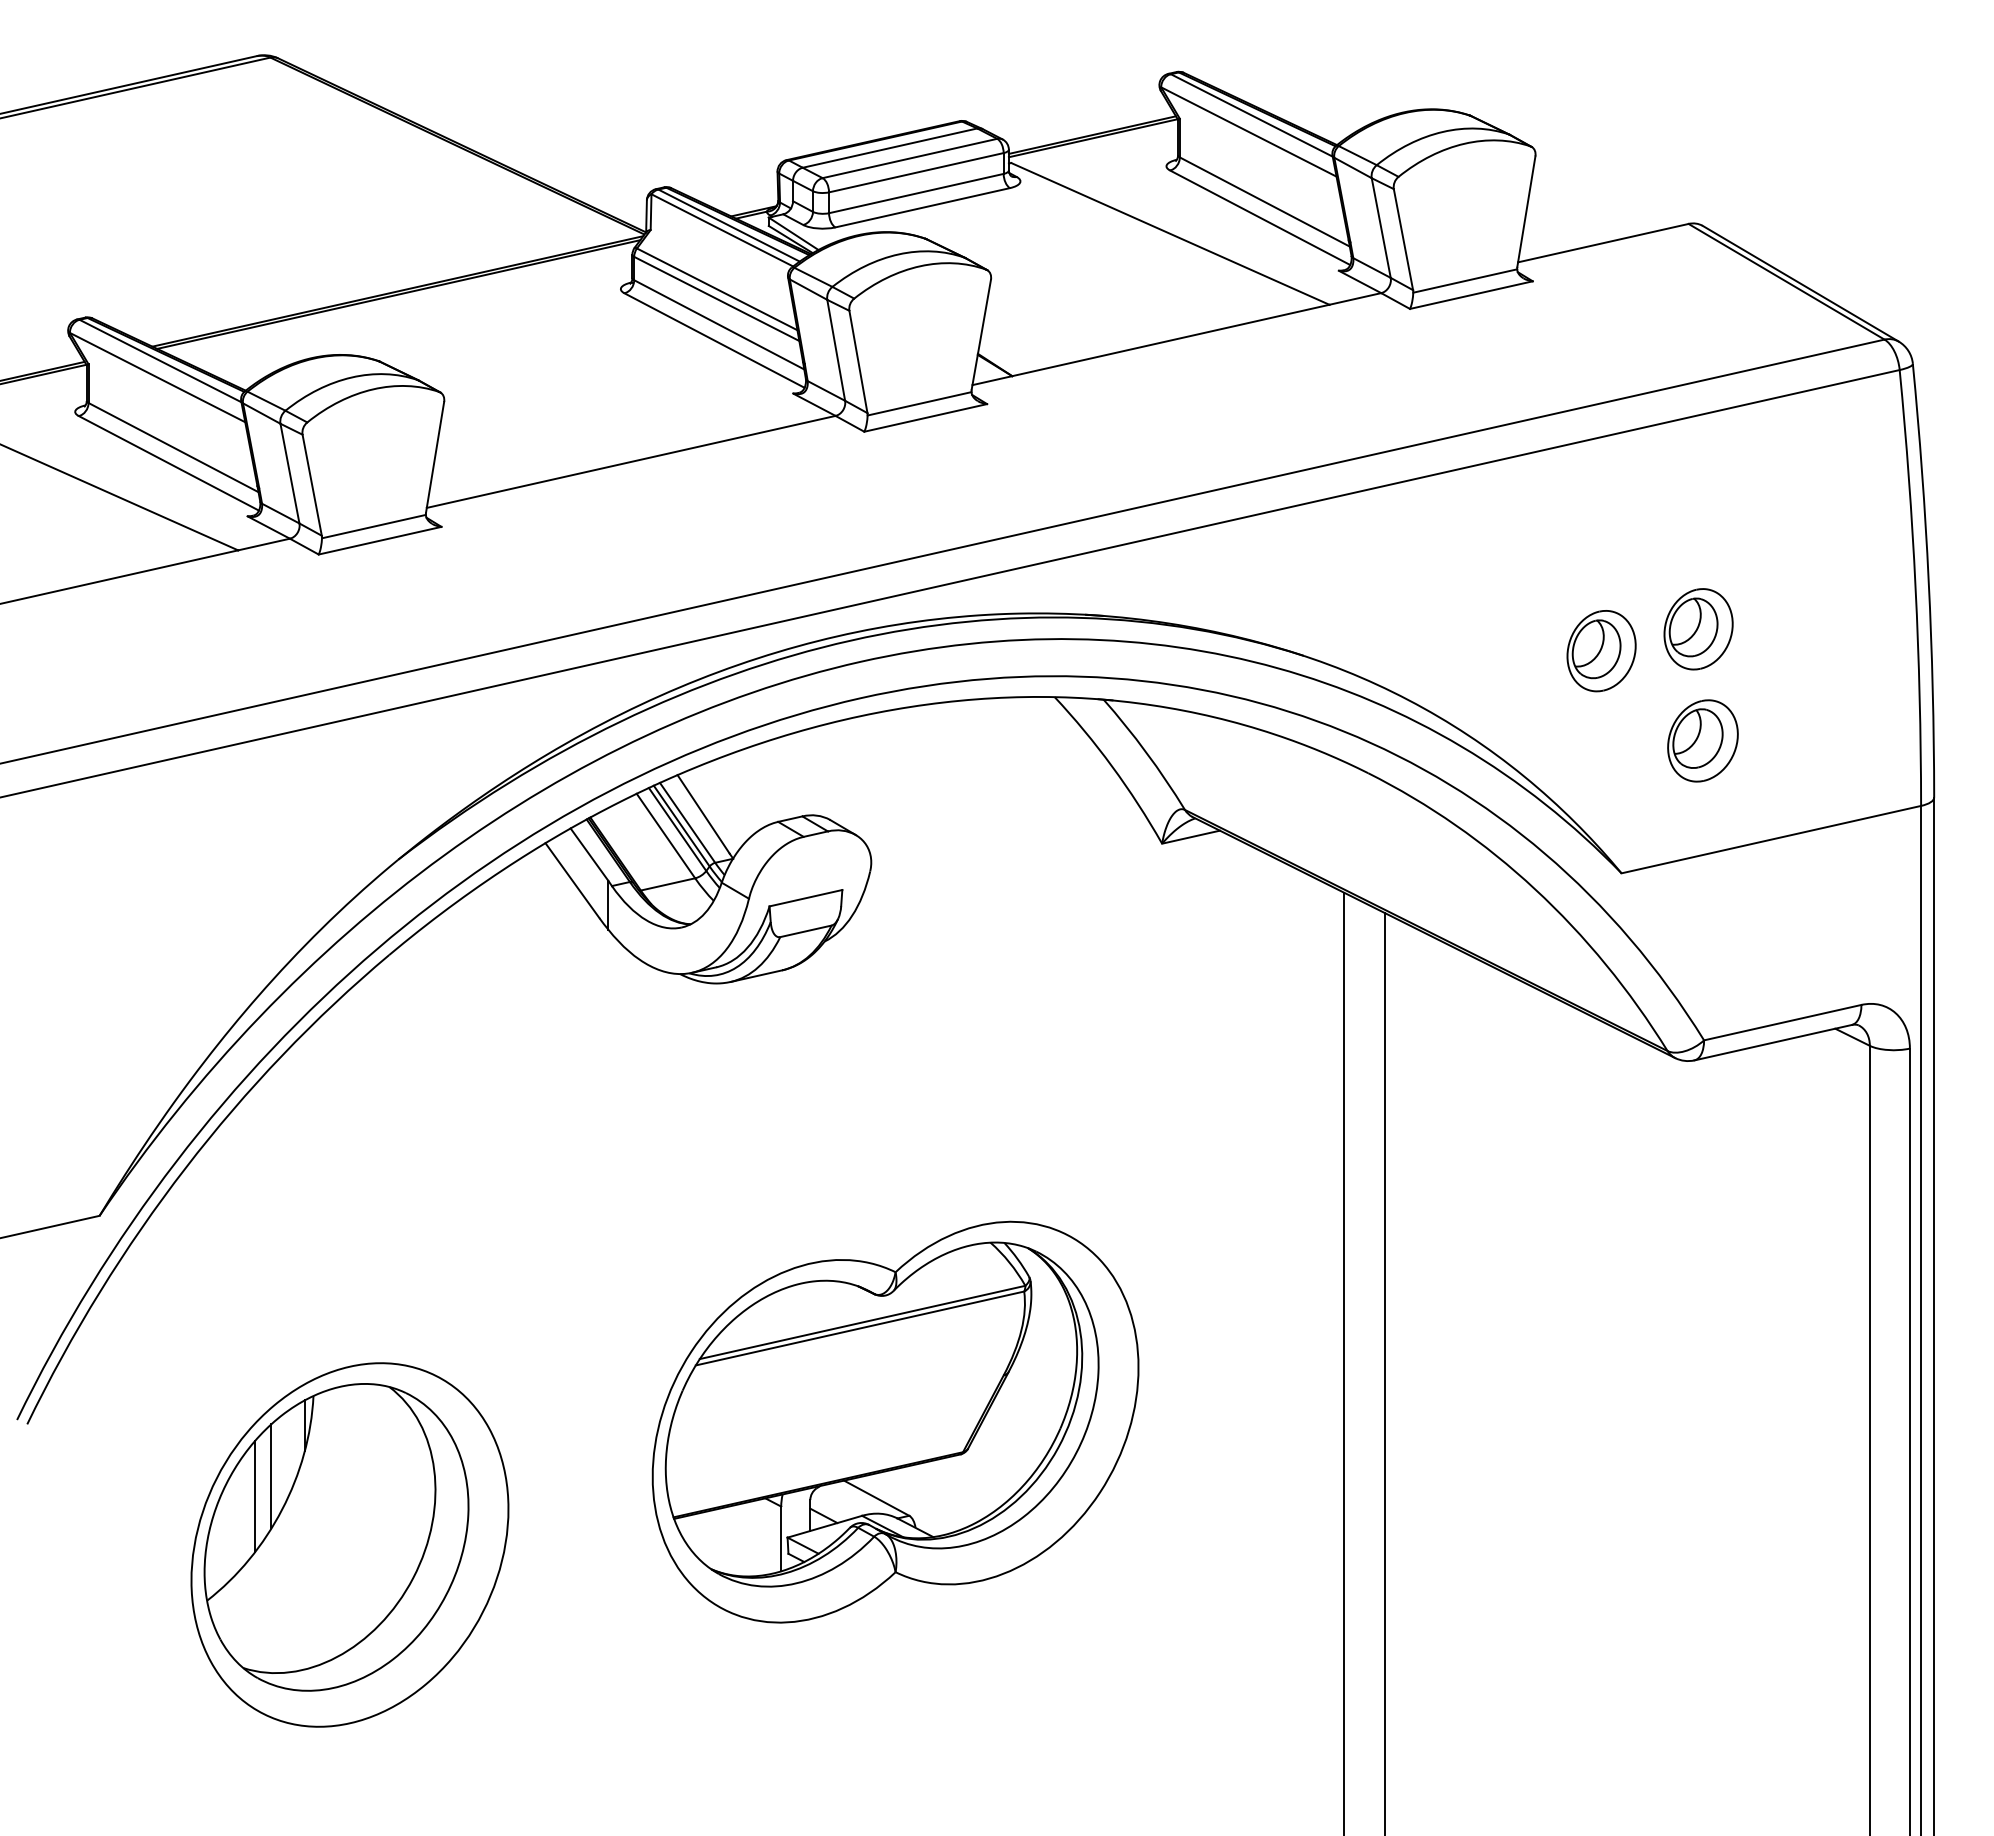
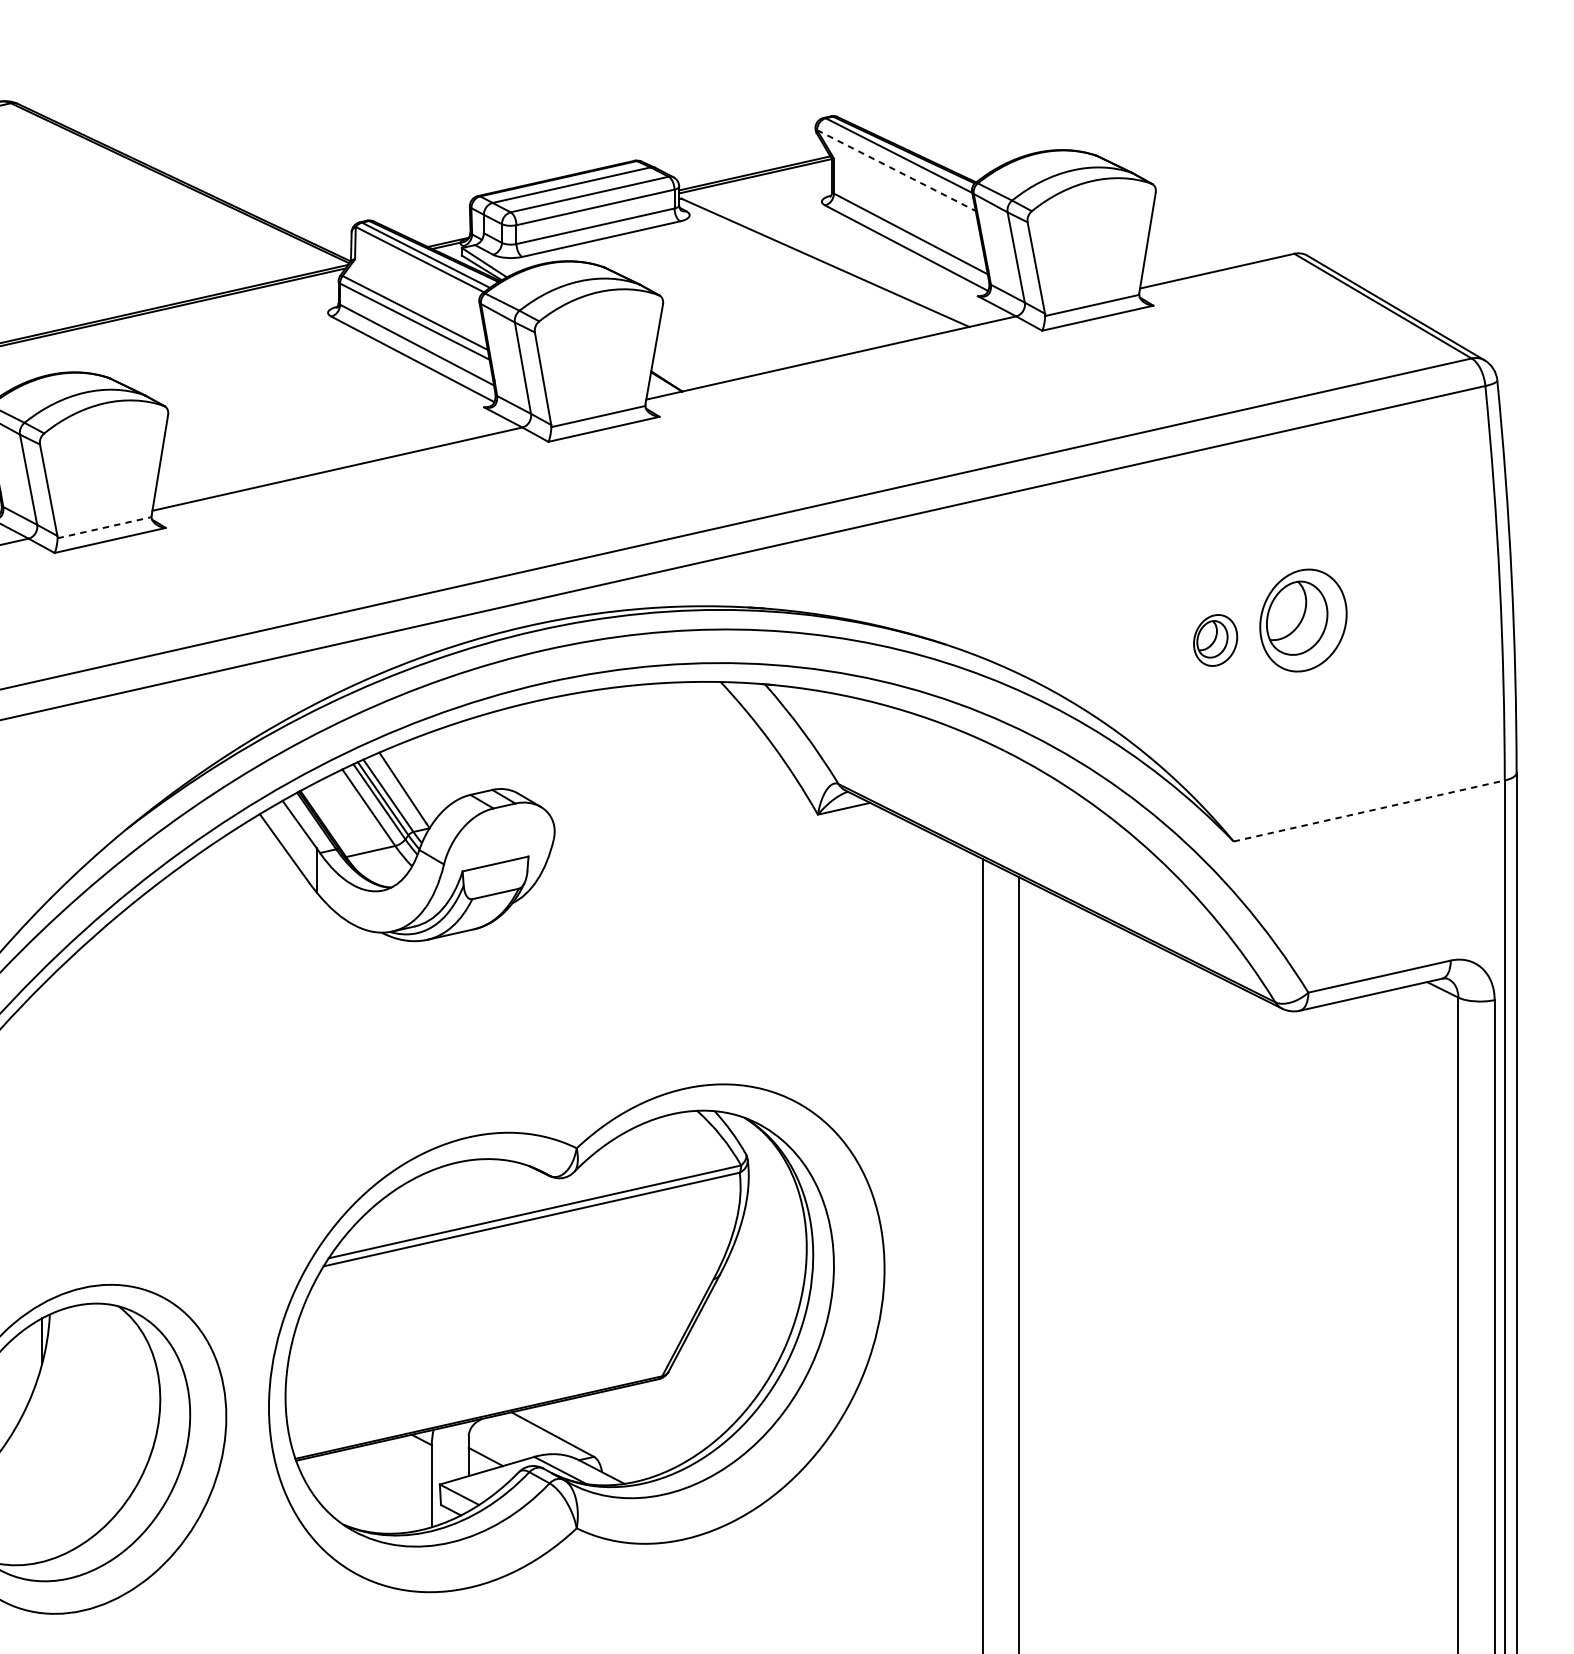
line: (1249, 132) -> (896, 171), solid -> dashed
line: (374, 526) -> (105, 527), solid -> dashed
part: (1698, 629) -> (1303, 620), size x1.4
part: (1601, 651) -> (1215, 640), size x0.7
part: (1702, 740) -> (1306, 721), removed
line: (1771, 839) -> (1369, 810), solid -> dashed
part: (895, 1421) -> (576, 1337), size x1.4
line: (271, 1476) -> (11, 1387), removed

